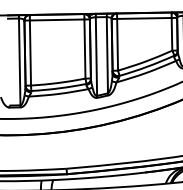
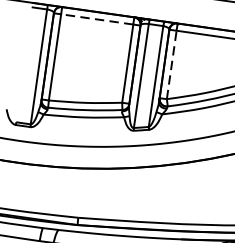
line: (56, 19) -> (96, 18), solid -> dashed
line: (117, 44) -> (171, 64), solid -> dashed

